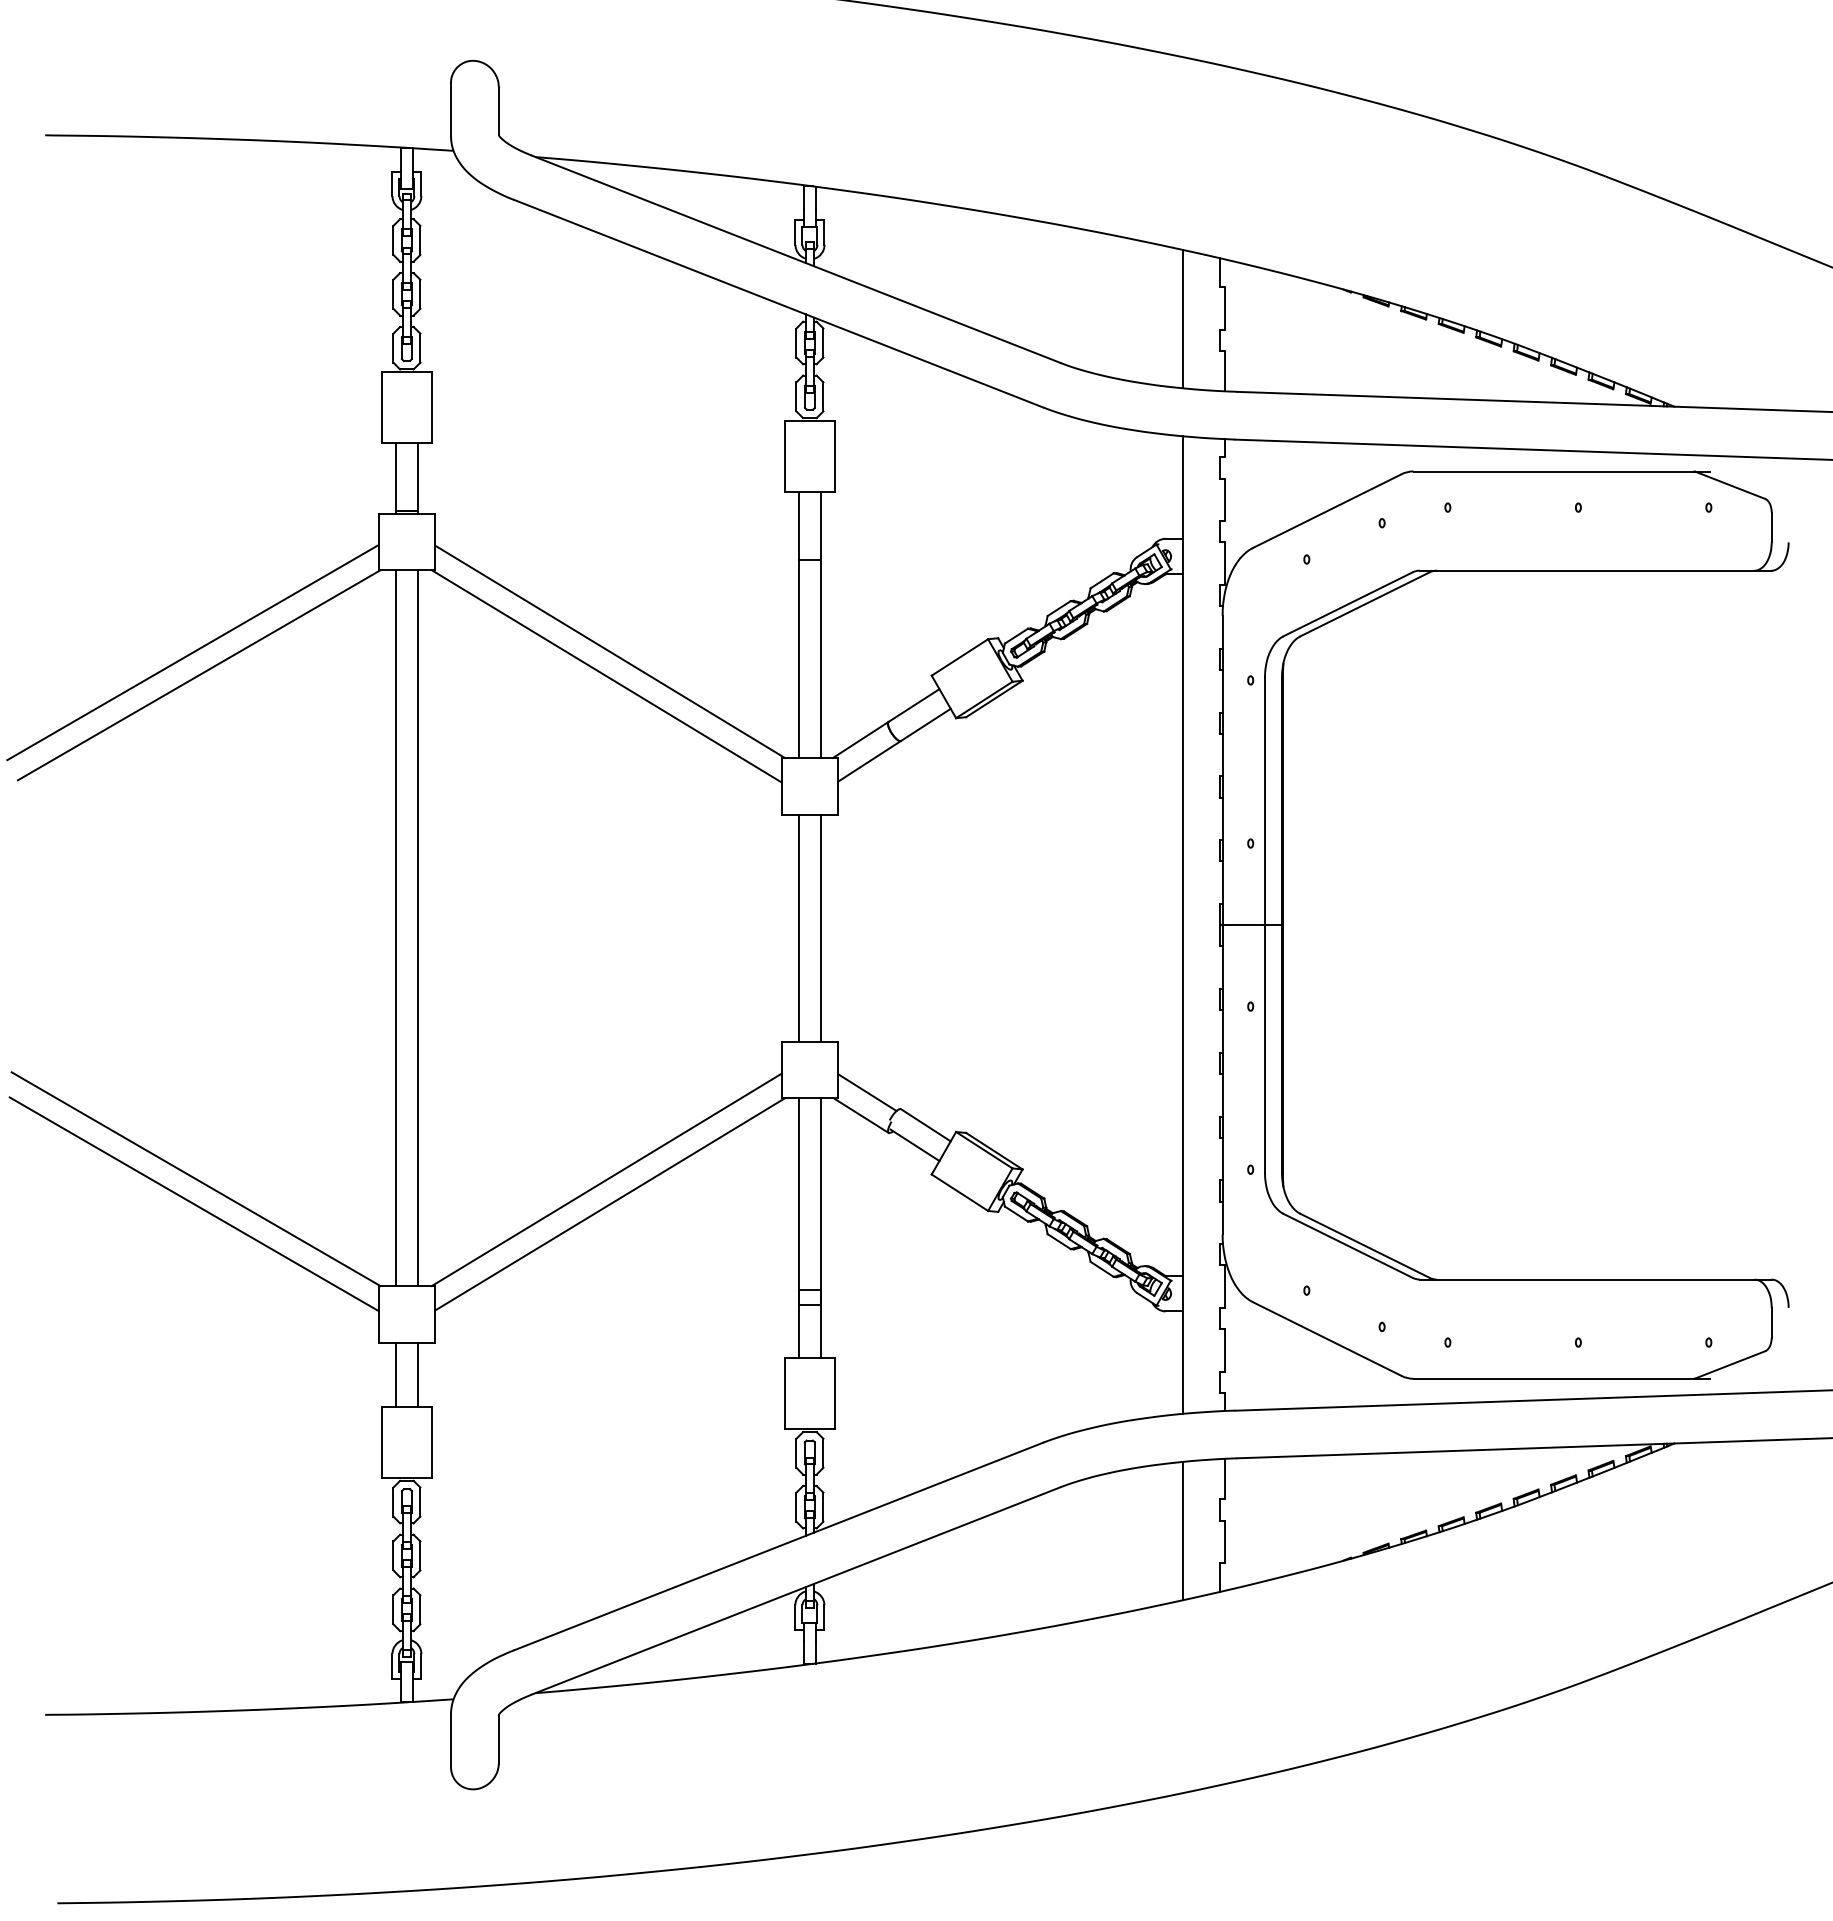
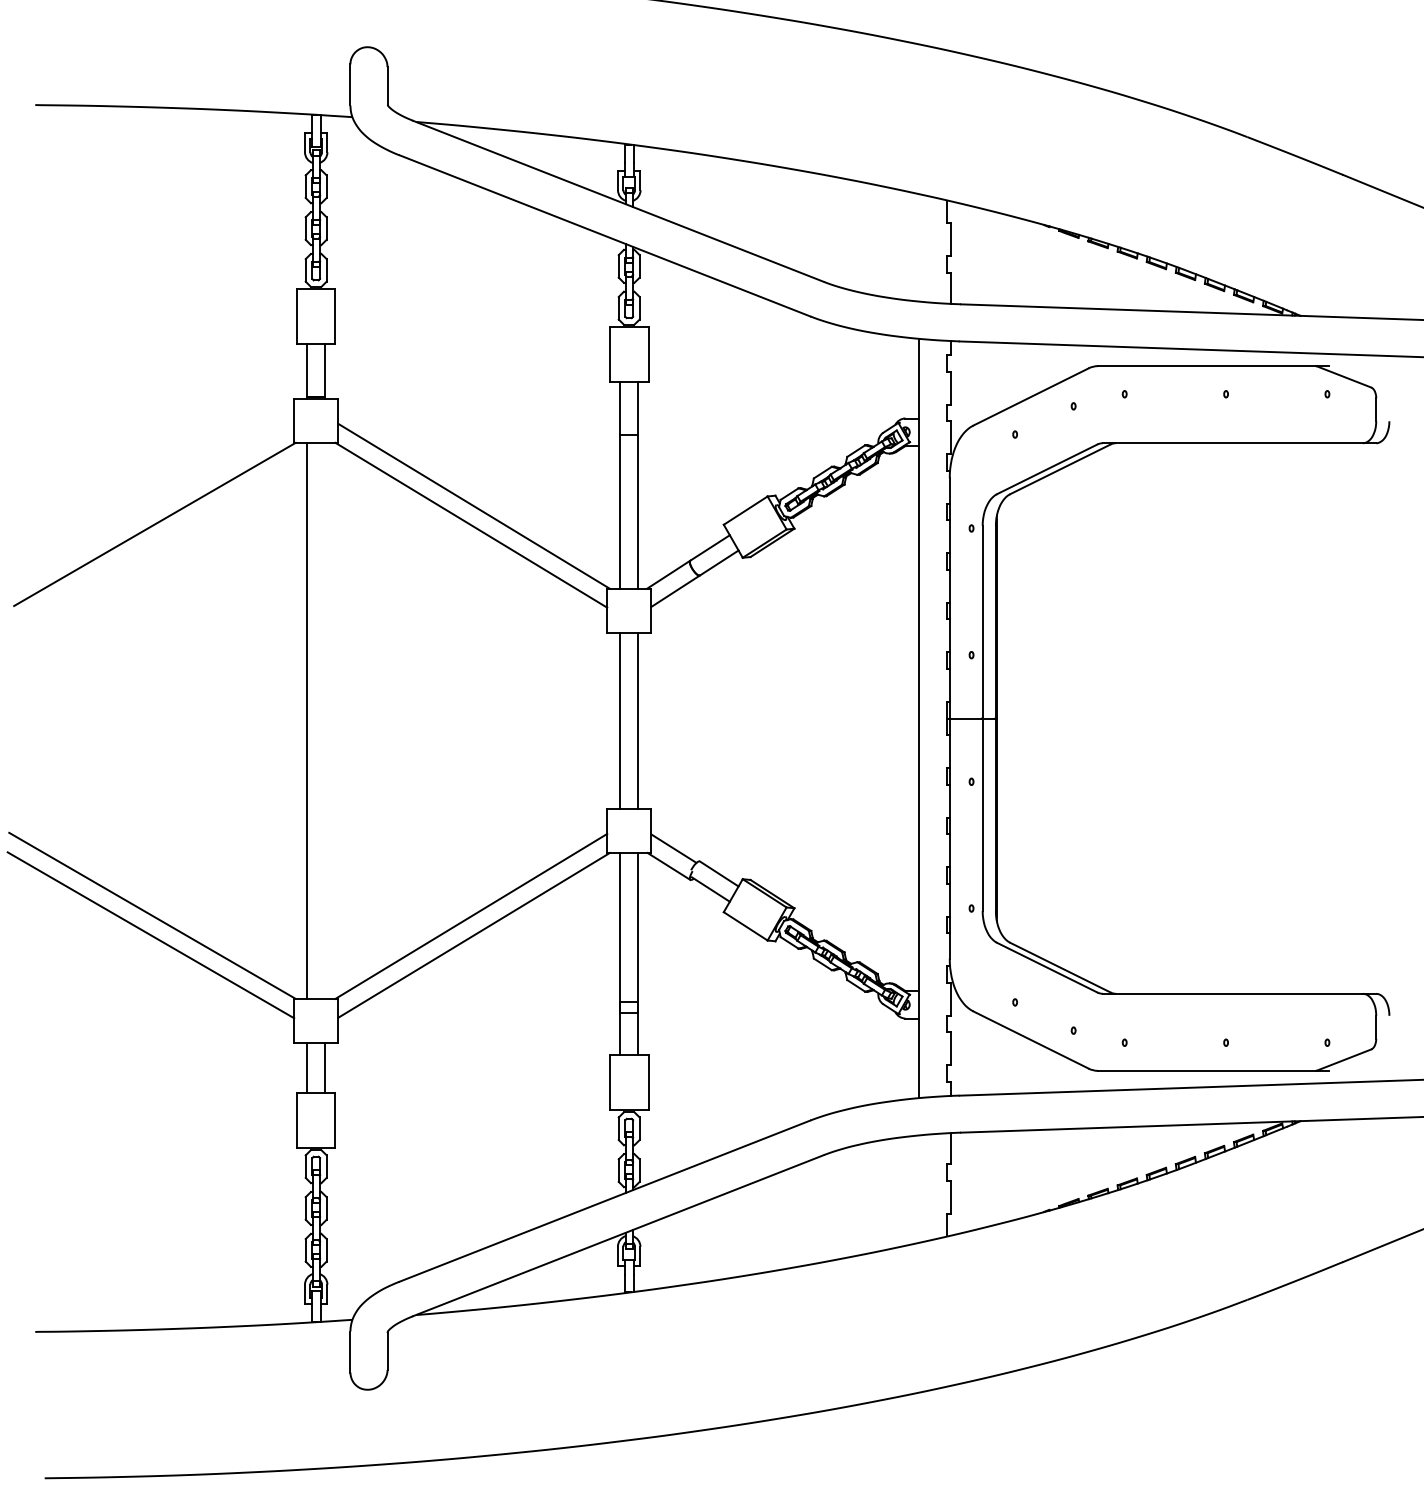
line: (1183, 318) -> (919, 247), removed
line: (192, 652) -> (149, 506), removed
line: (418, 928) -> (325, 721), removed
line: (1183, 1530) -> (919, 1188), removed

